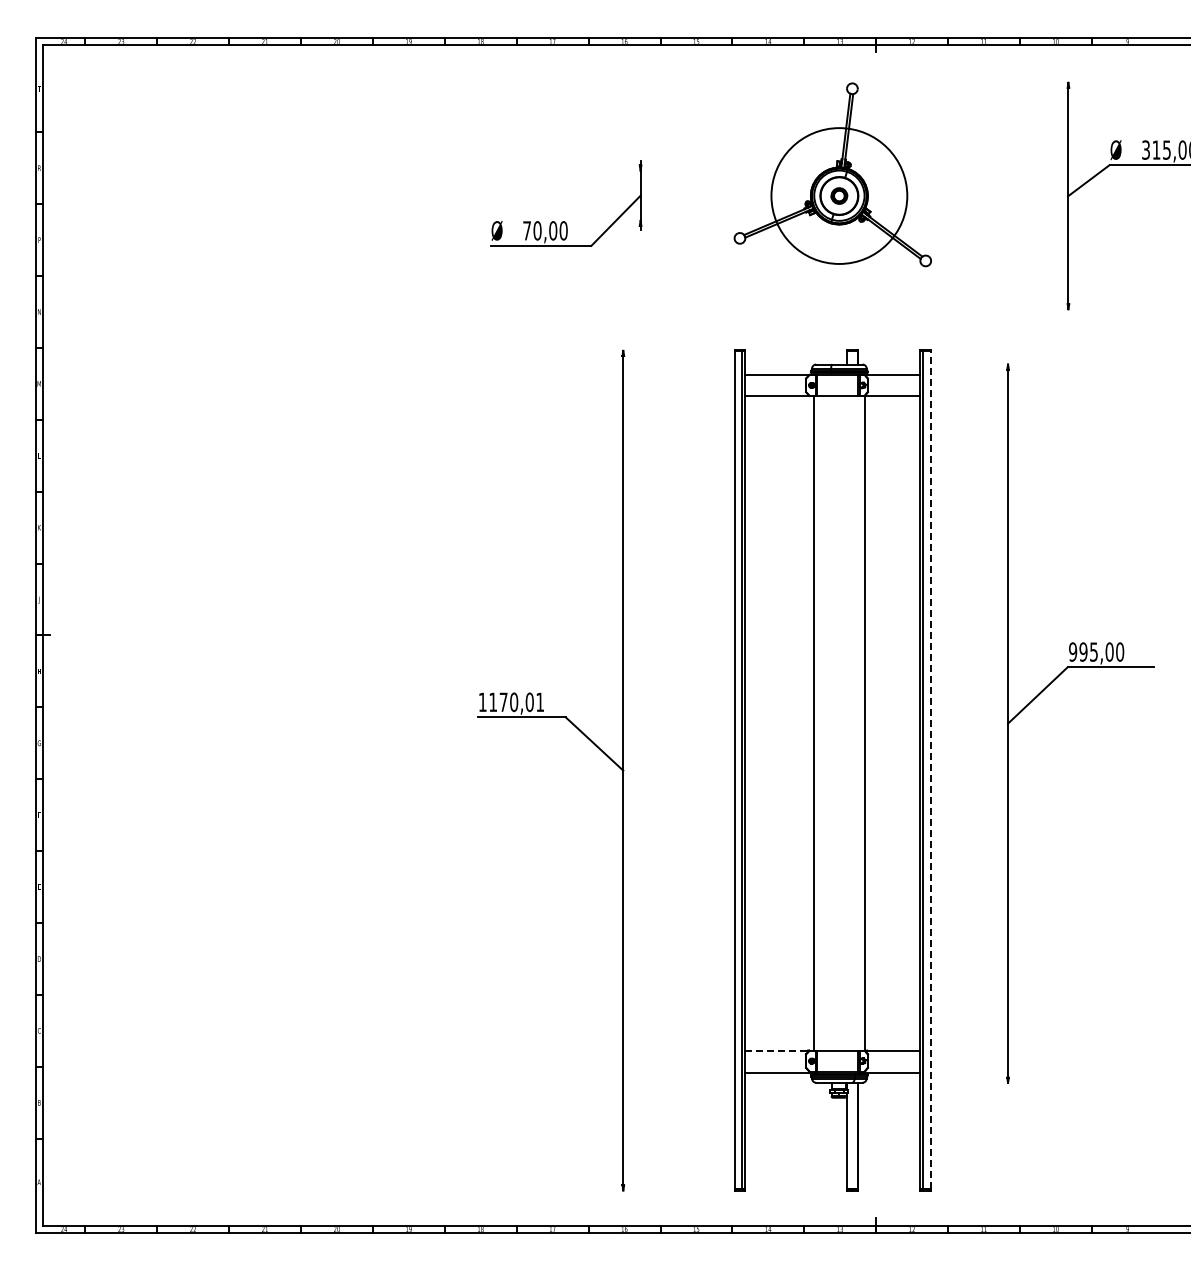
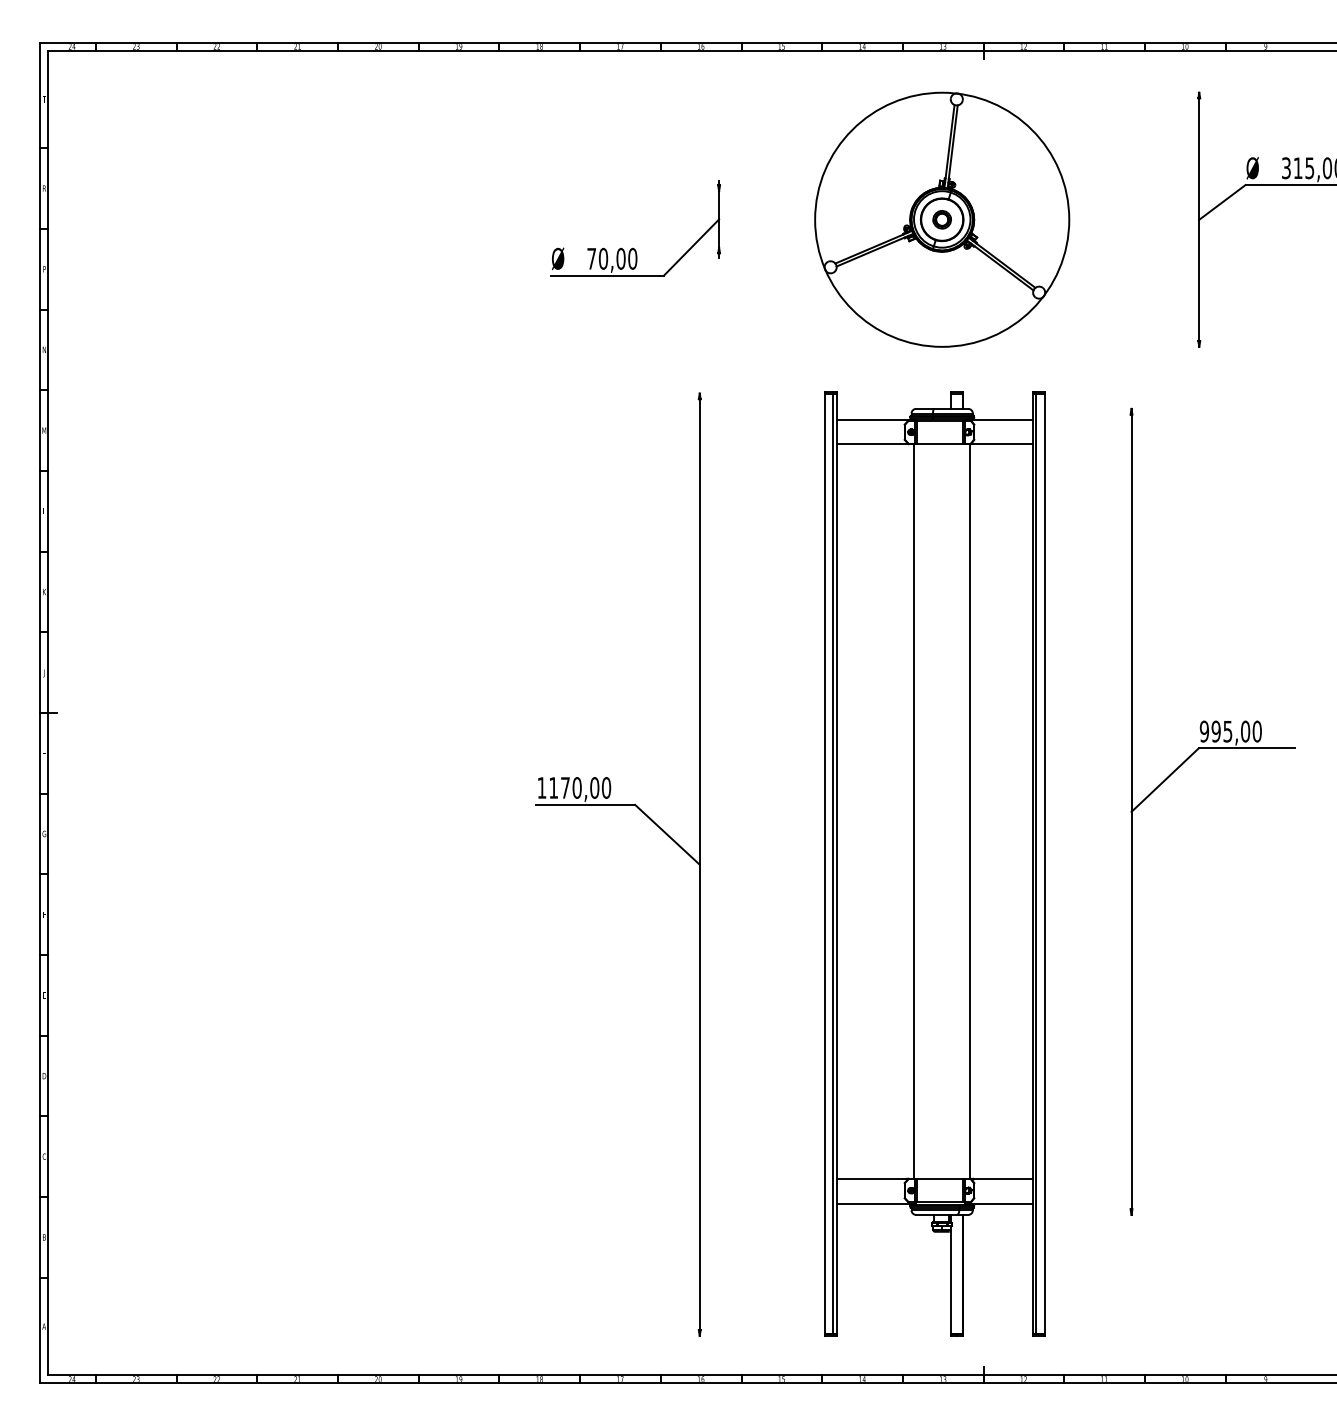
circle: (839, 195) -> (942, 219), size x1.67
text: (540, 702) -> (606, 788), 1170,01 -> 1170,00
line: (931, 769) -> (1045, 863), dashed -> solid
line: (777, 1051) -> (872, 1179), dashed -> solid

